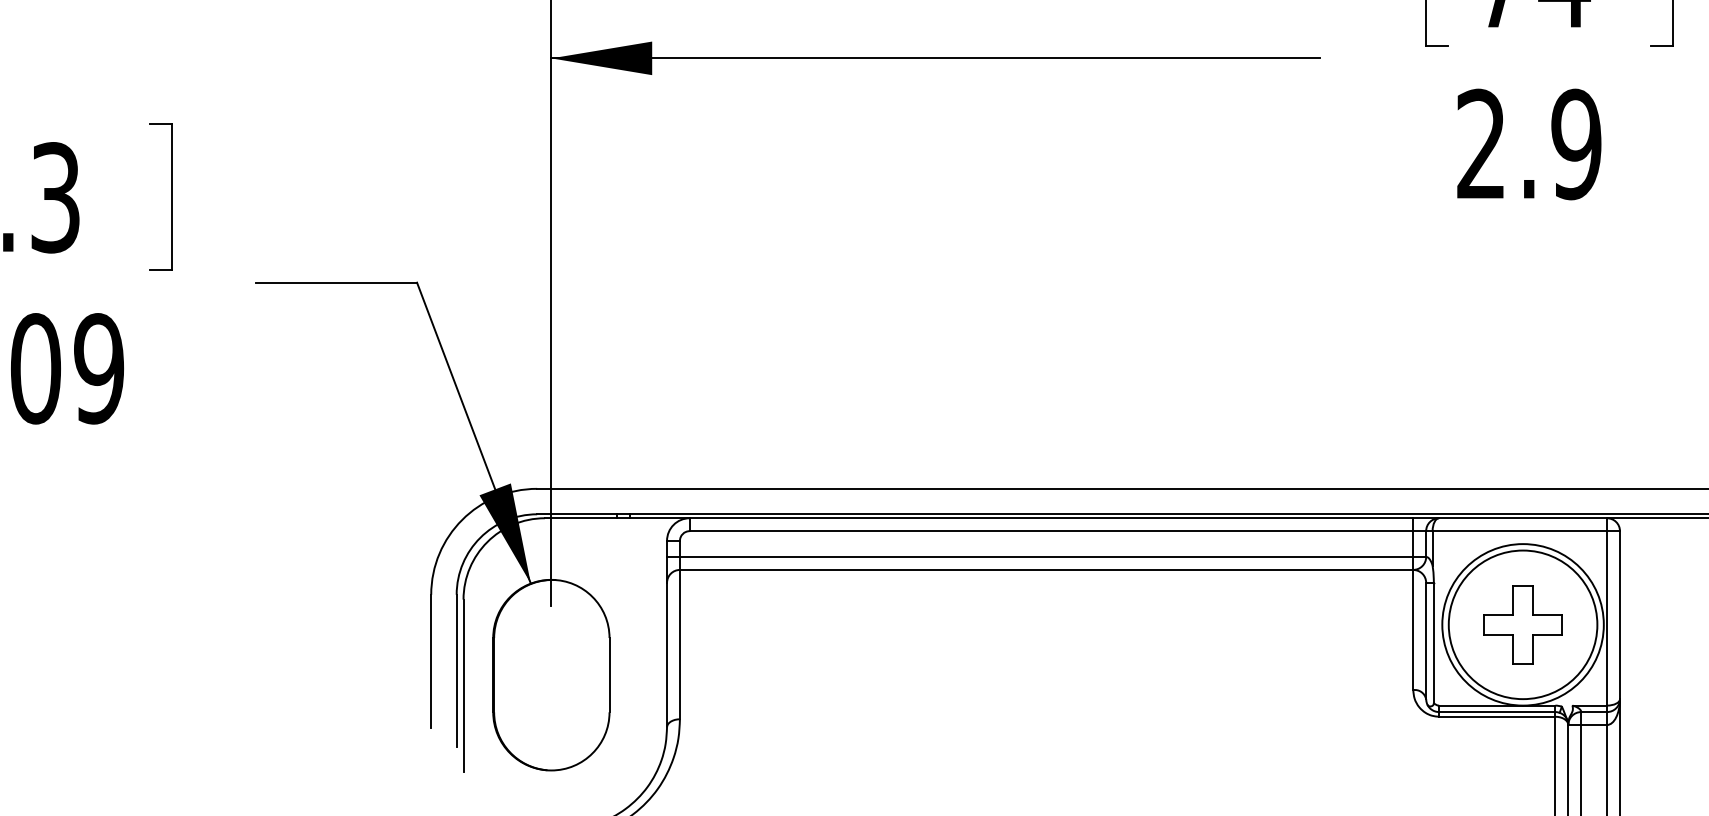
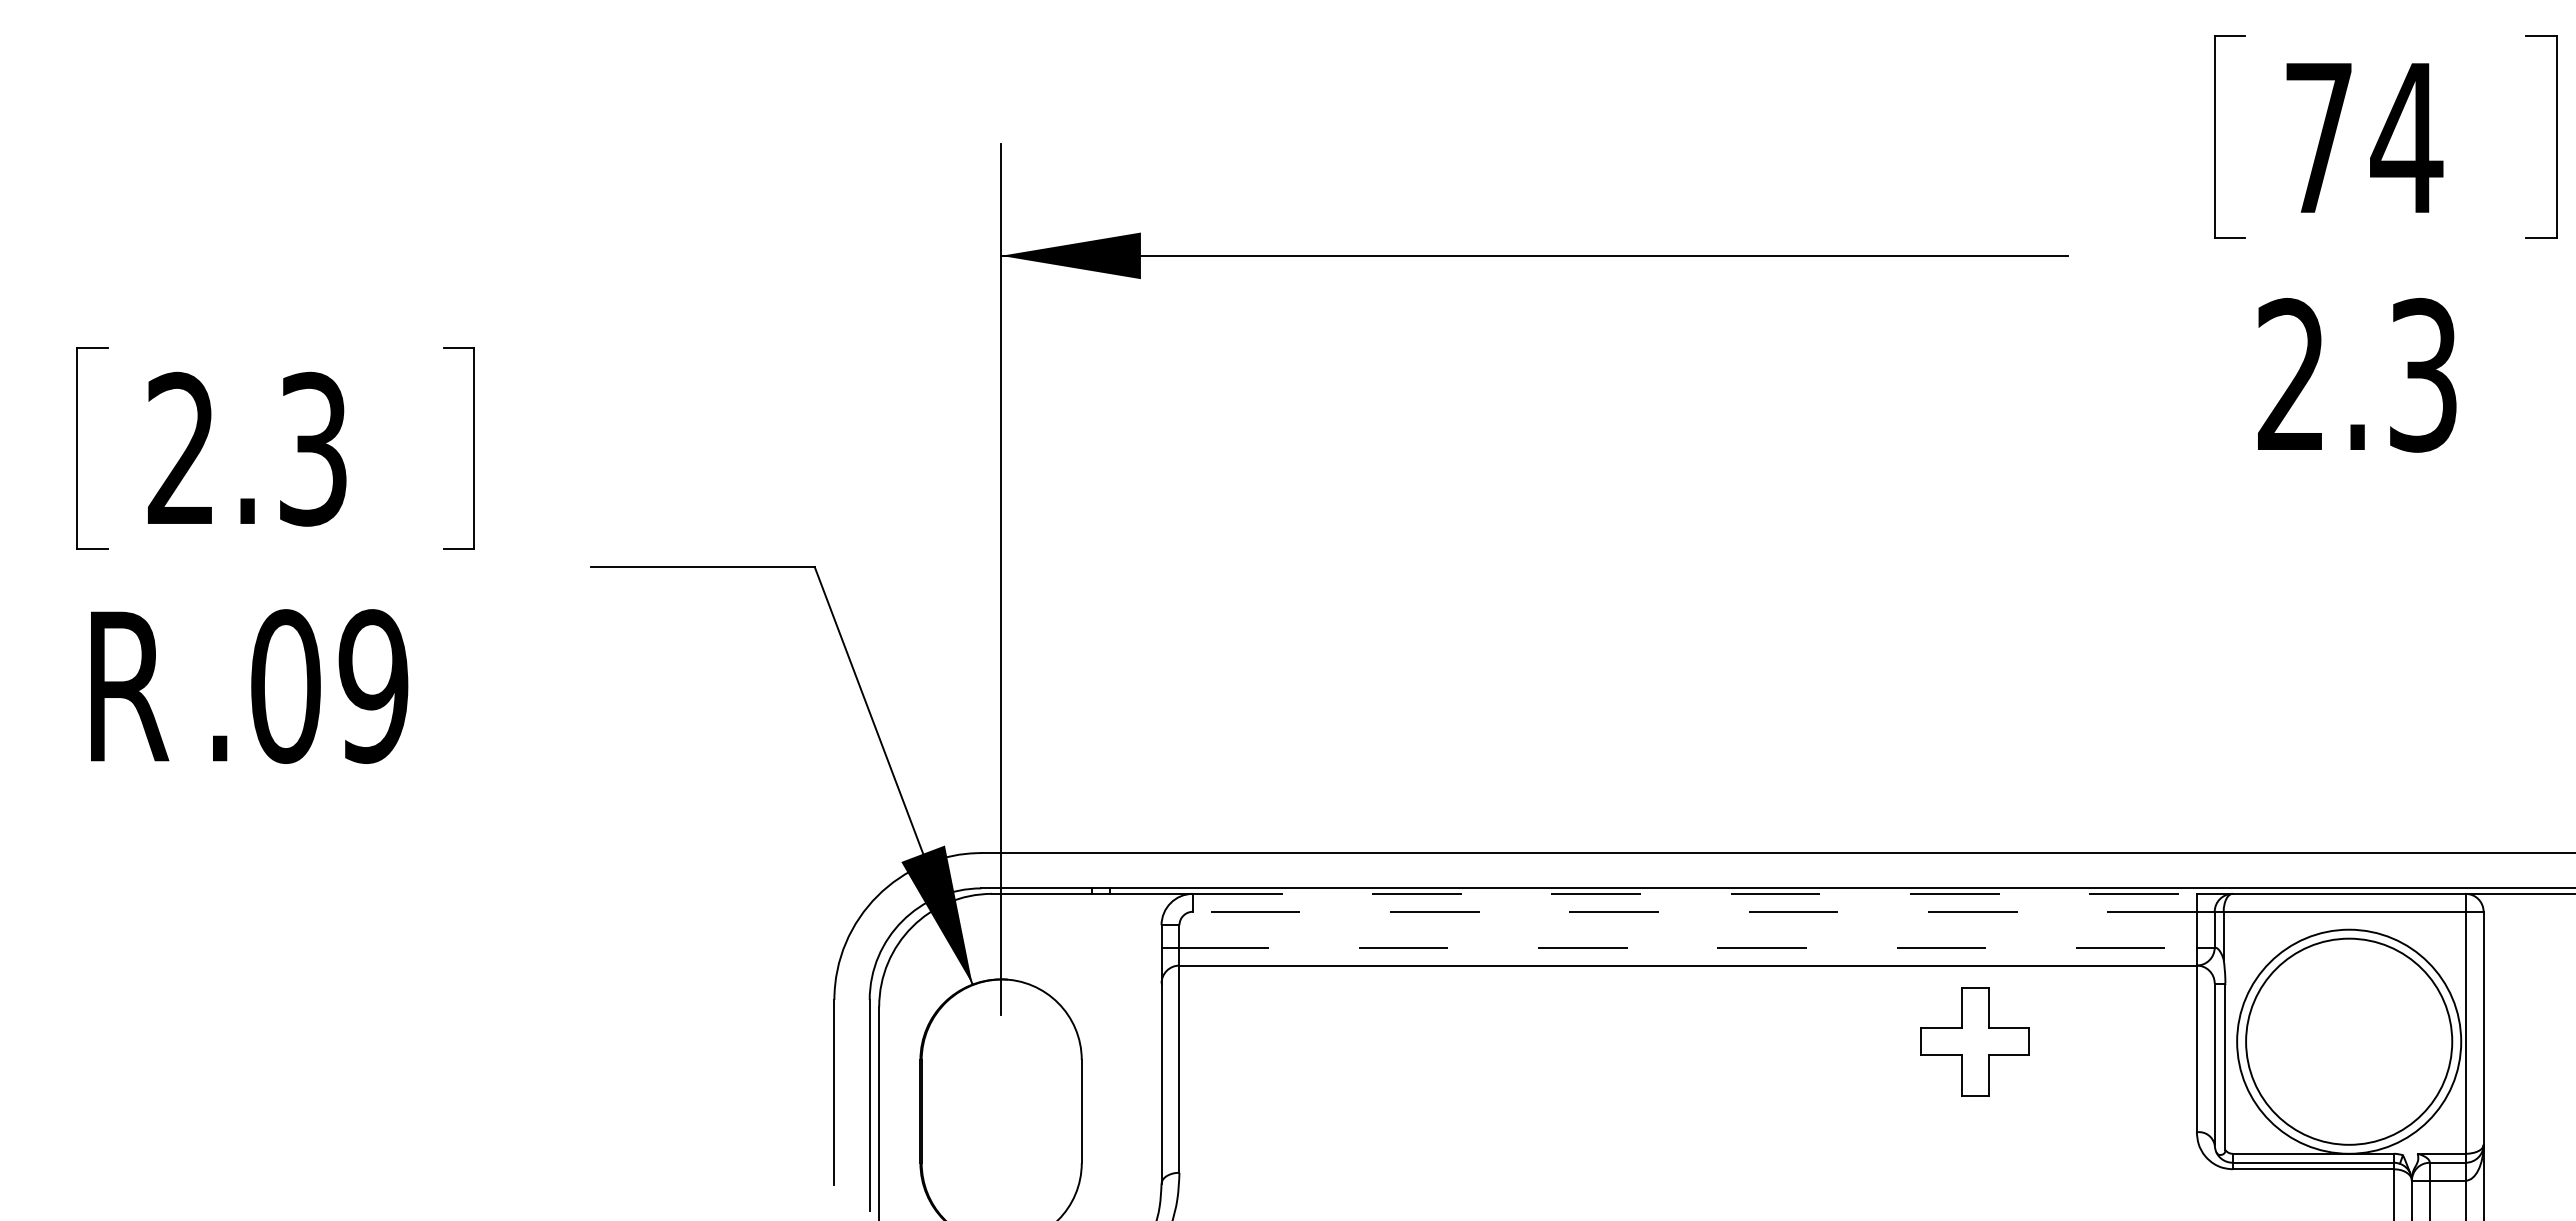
text: (1575, 144) -> (2422, 375), 2.9 -> 2.3
line: (1051, 517) -> (1694, 893), solid -> dashed
line: (1051, 530) -> (1694, 911), solid -> dashed
line: (1046, 556) -> (1688, 947), solid -> dashed
part: (1522, 624) -> (1974, 1041), moved

